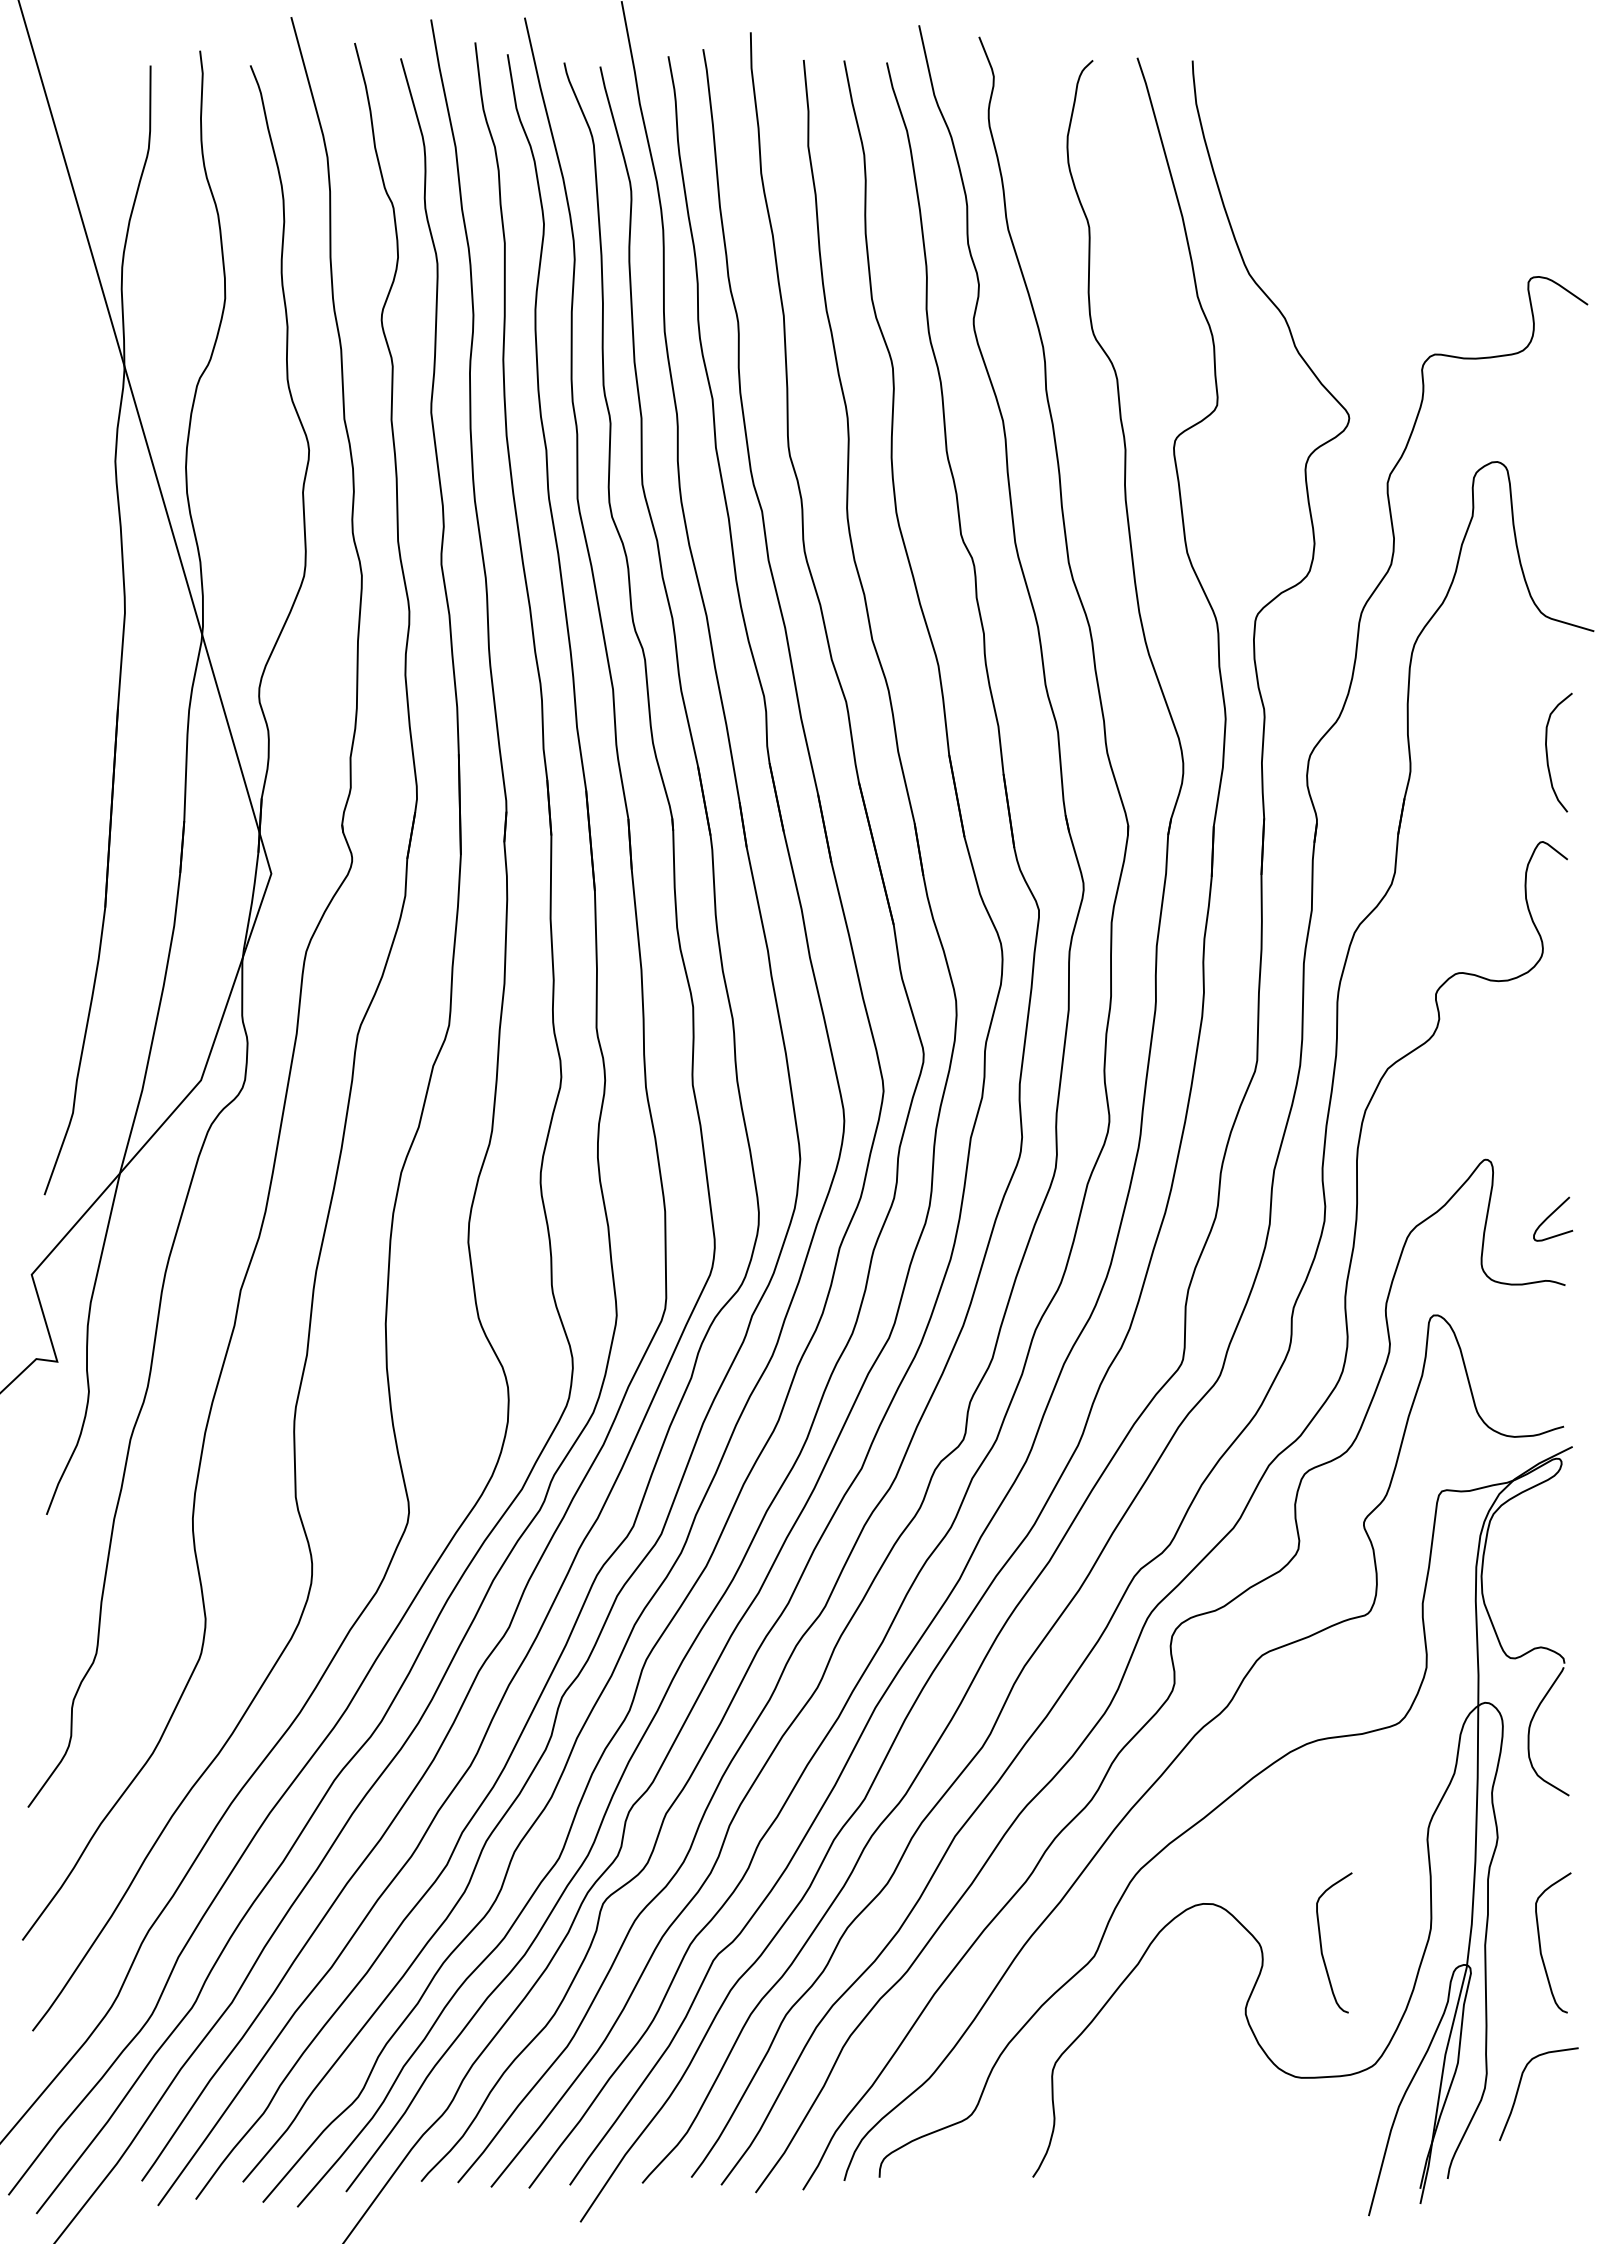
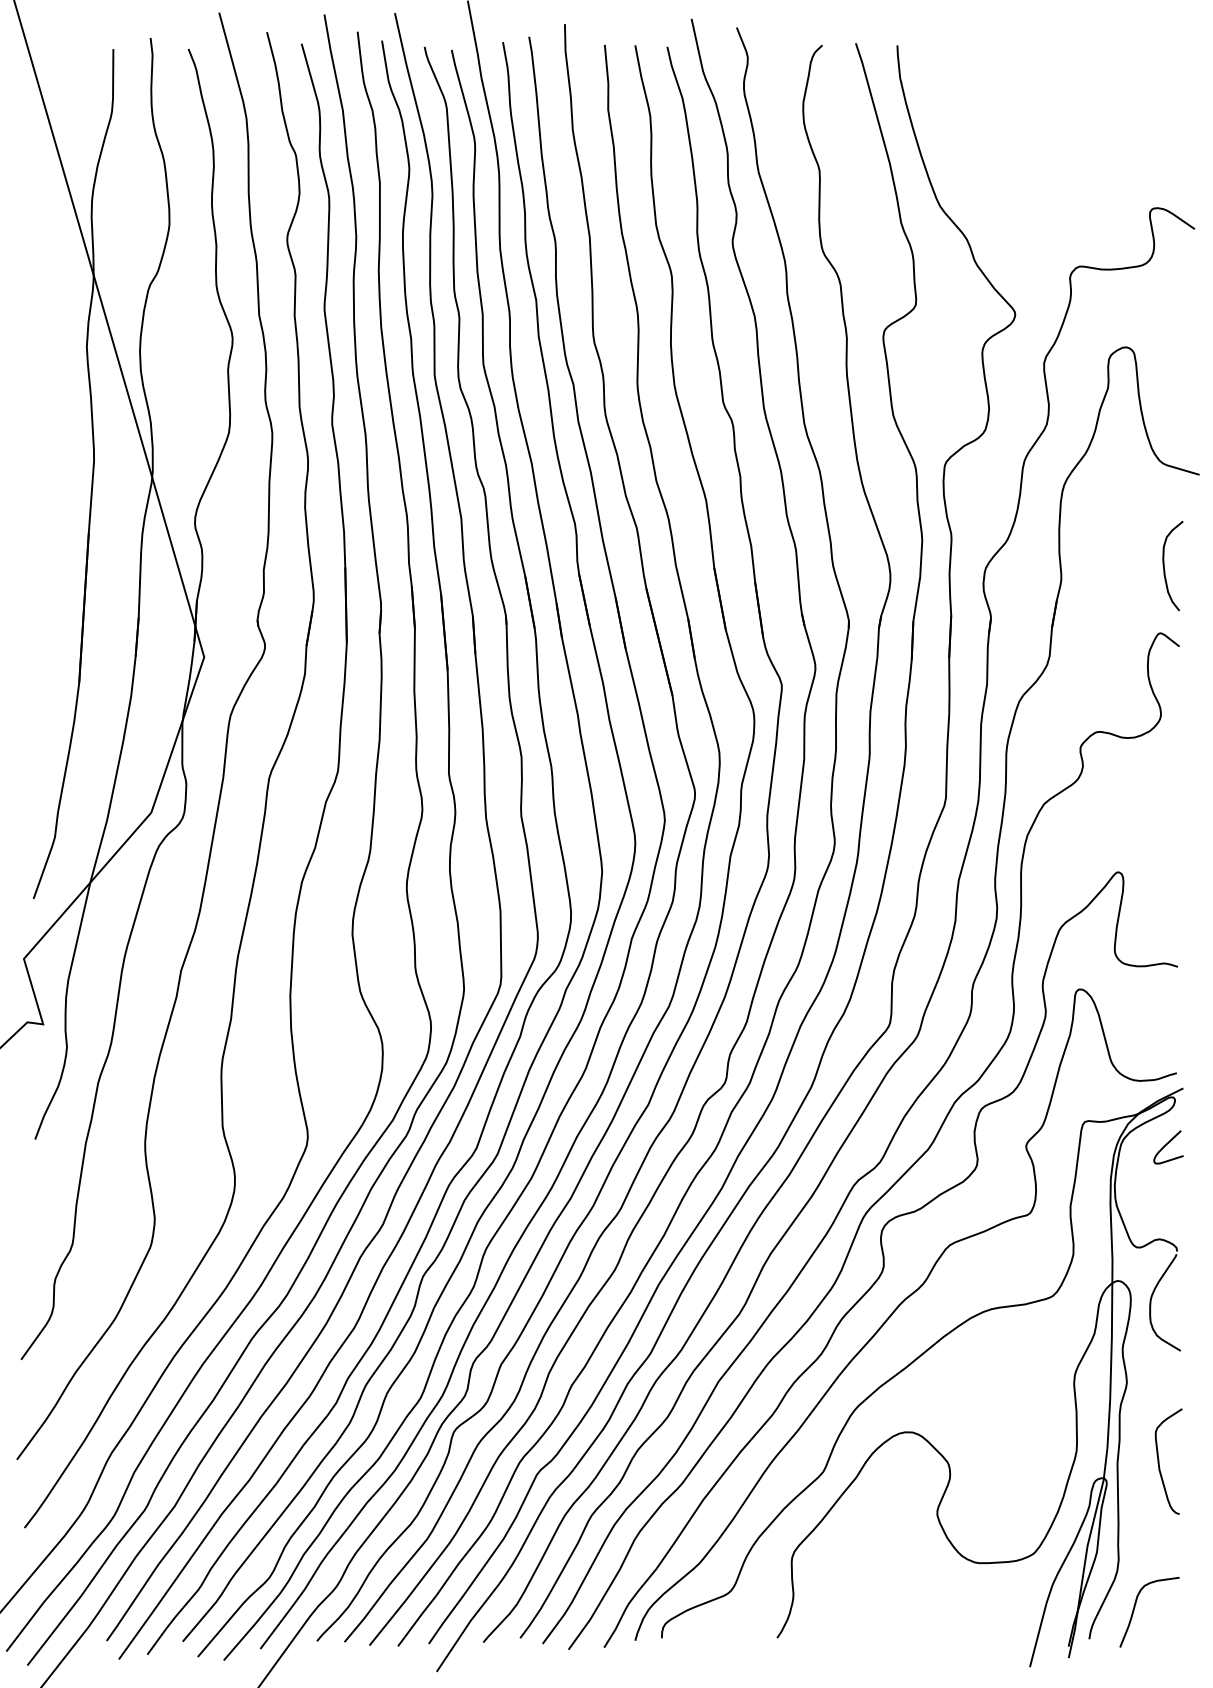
curve: (1551, 1215) -> (1167, 1144), moved
curve: (1321, 1942) -> (994, 1461), removed
curve: (1519, 2088) -> (1135, 1608), moved

